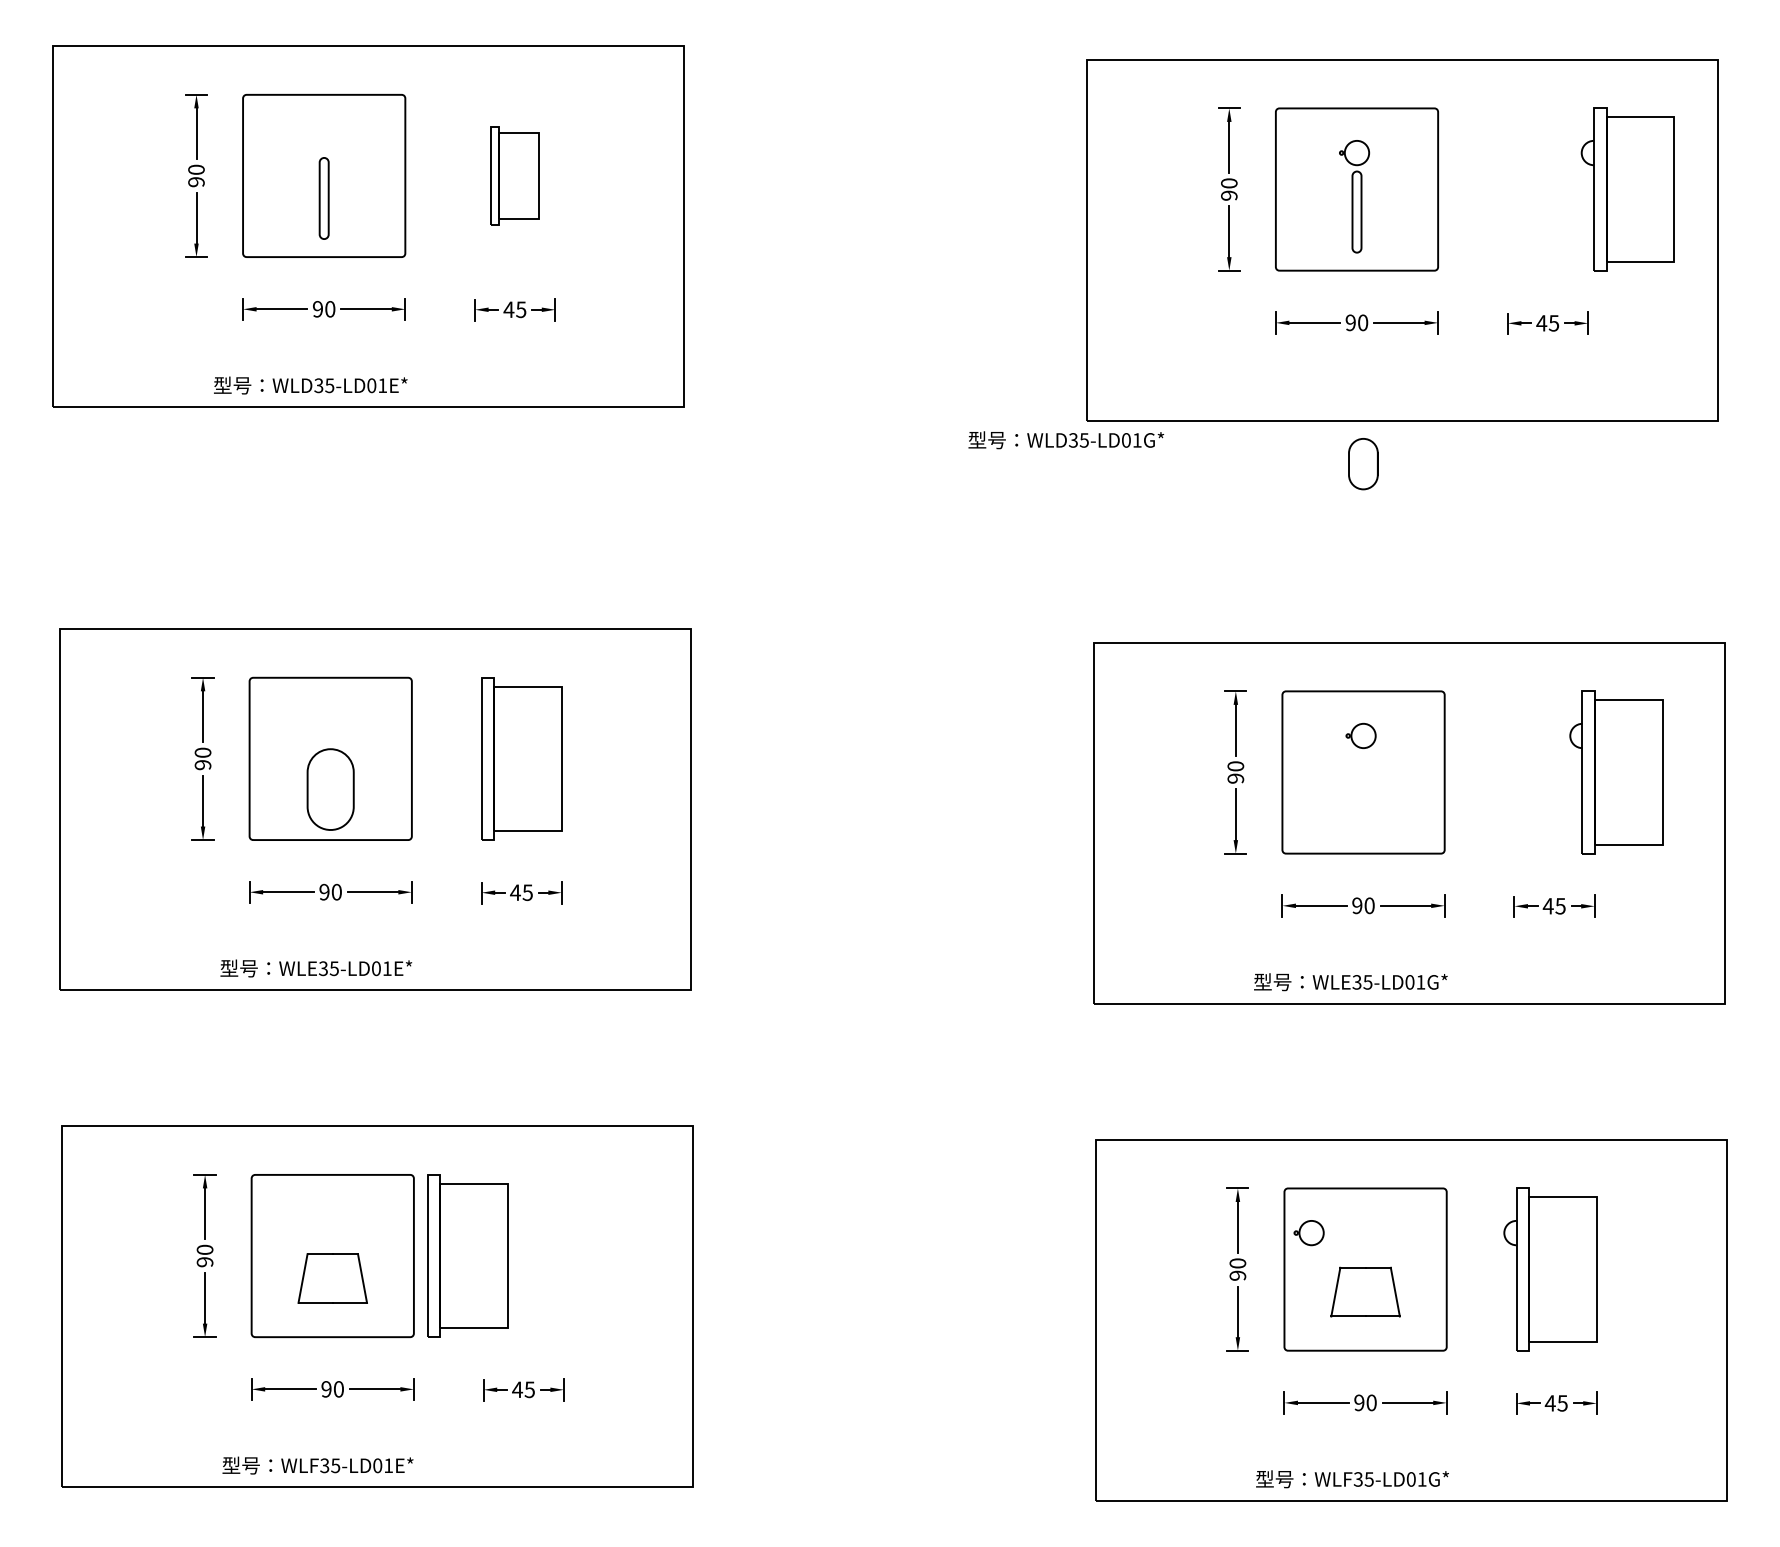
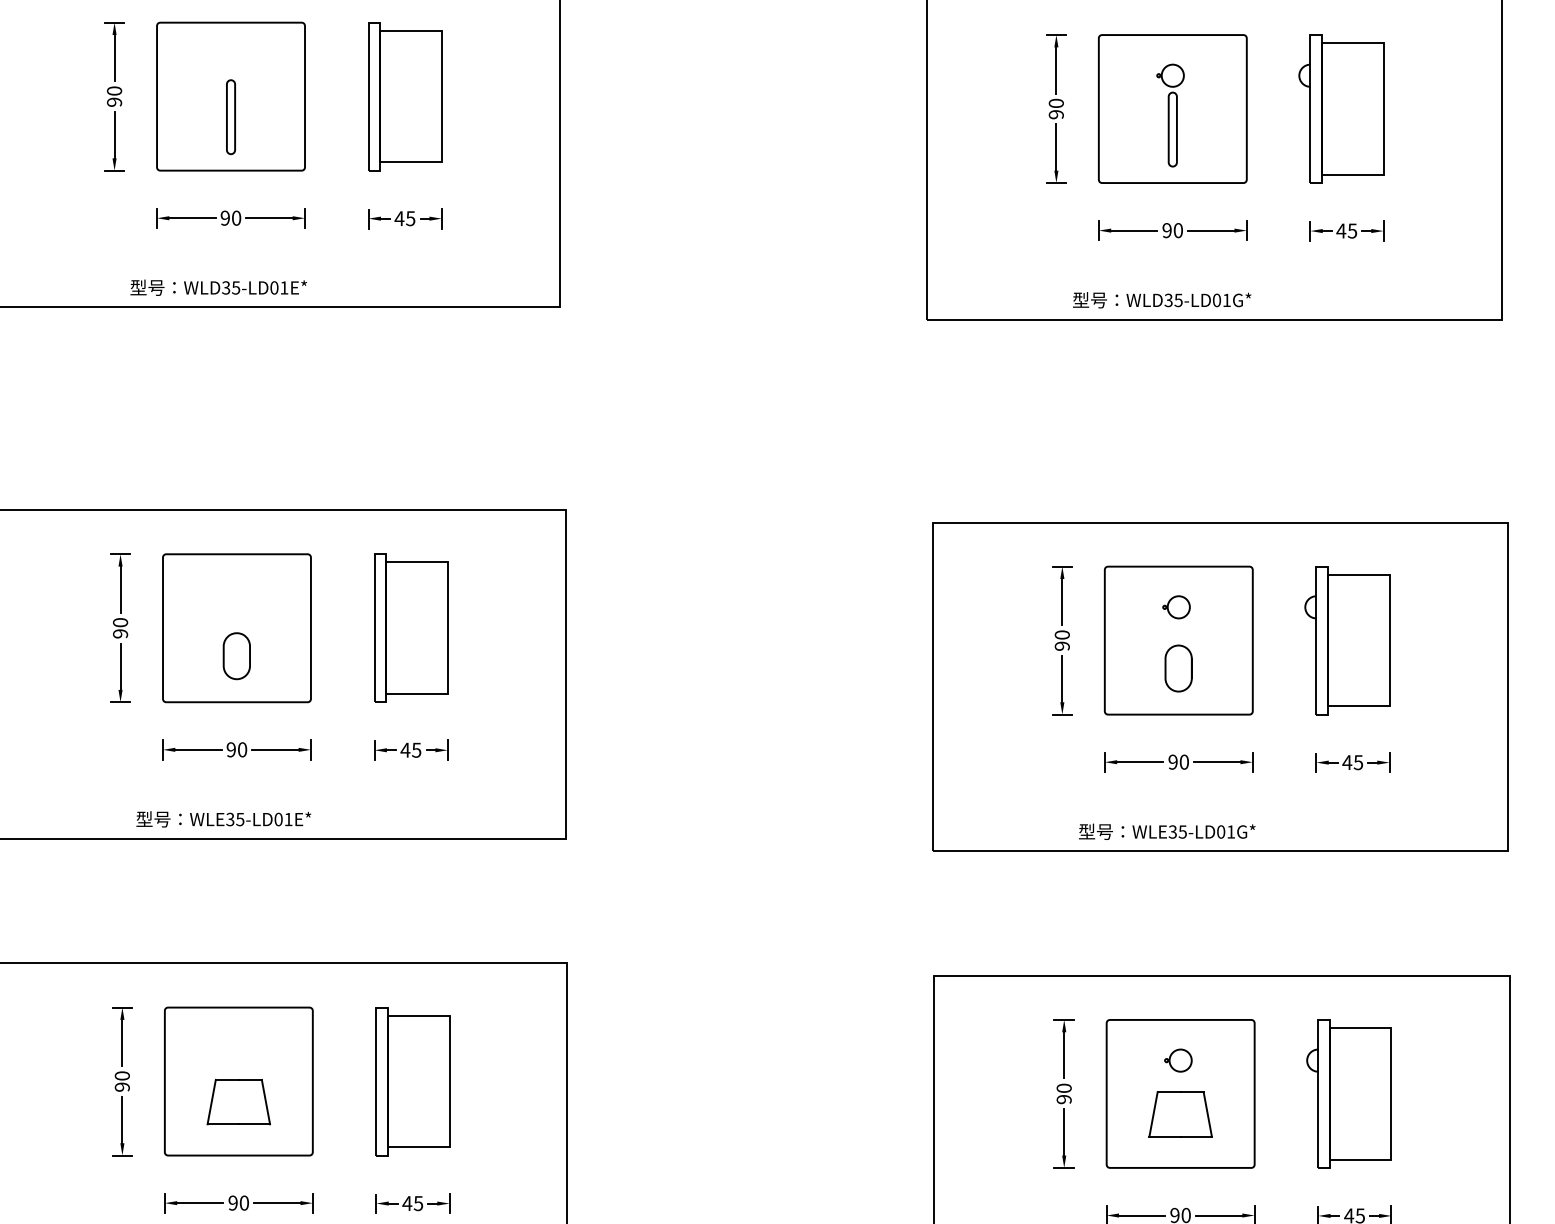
part: (514, 175) -> (404, 96), size x1.67
part: (1627, 189) -> (1341, 108), moved
text: (1066, 440) -> (1162, 300), moved
part: (1363, 464) -> (1178, 668), moved
part: (1616, 772) -> (1347, 640), moved
part: (330, 789) -> (236, 656), size x0.62
part: (1308, 1233) -> (1177, 1061), moved
part: (467, 1255) -> (412, 1081), moved

